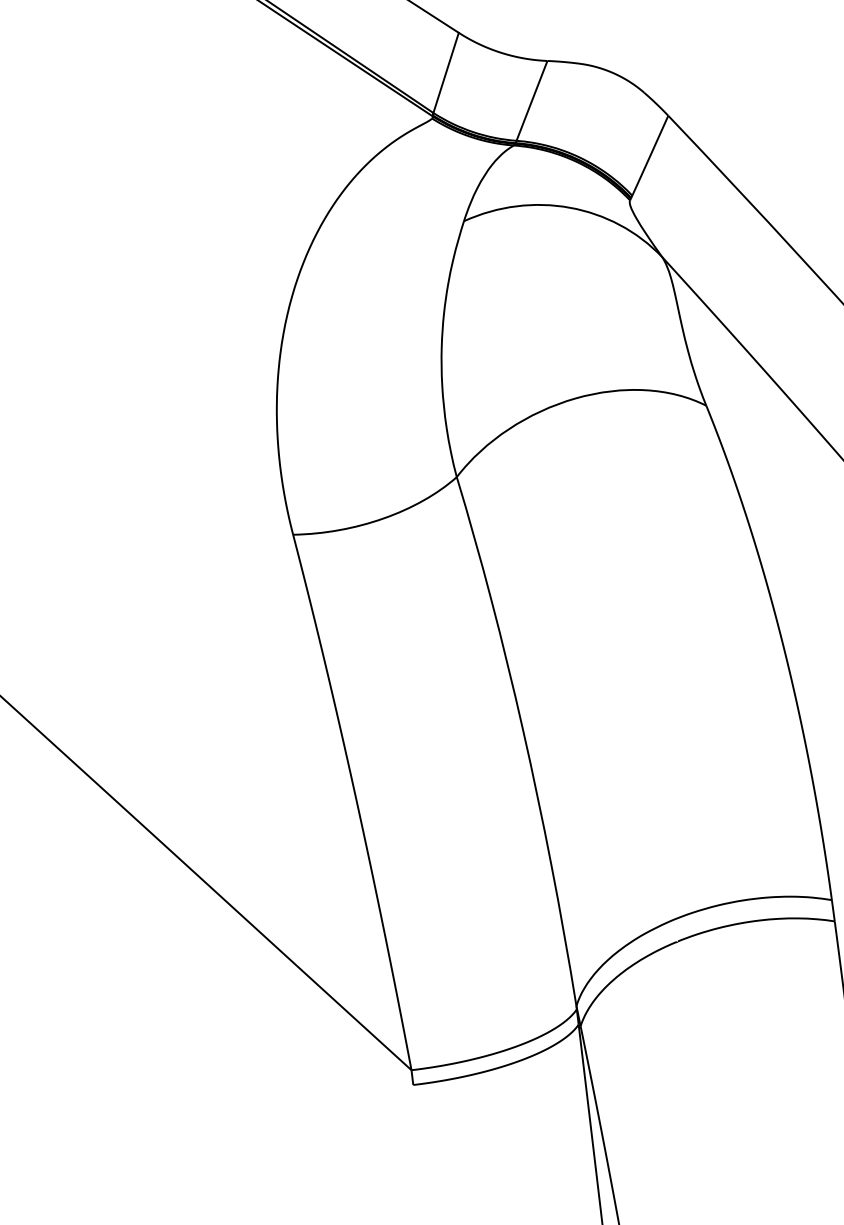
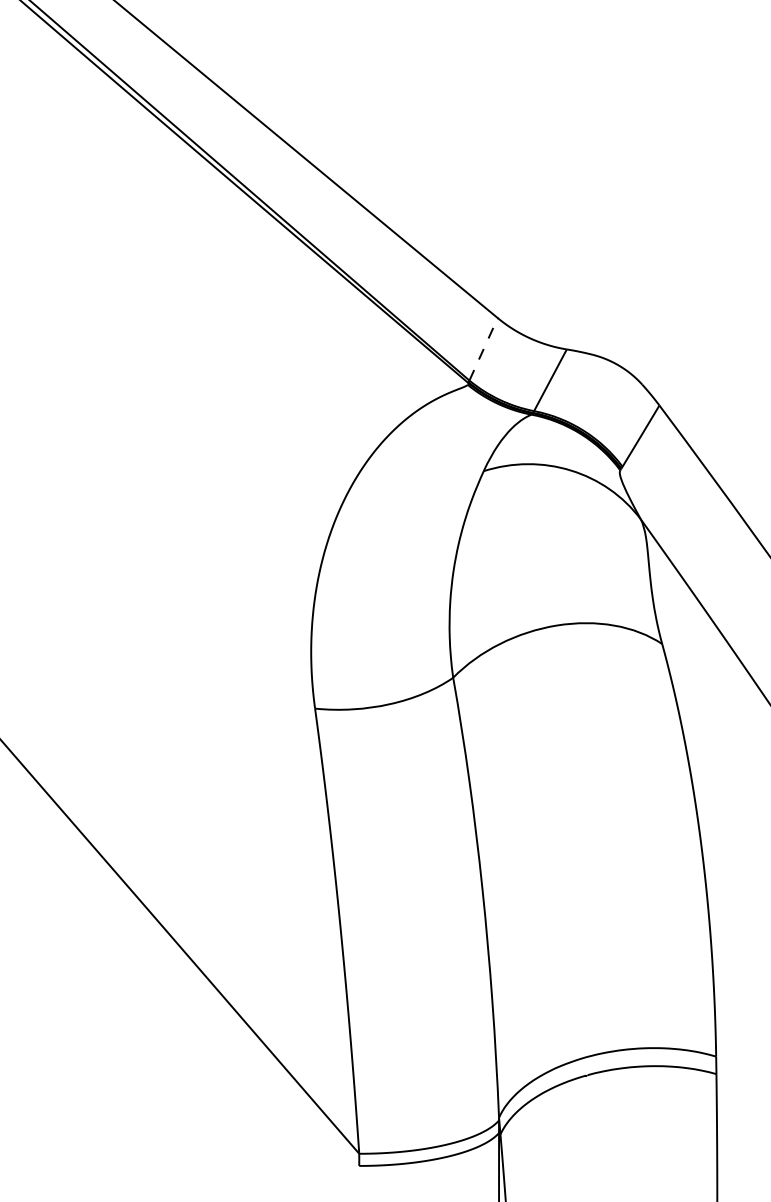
line: (445, 71) -> (483, 348), solid -> dashed

